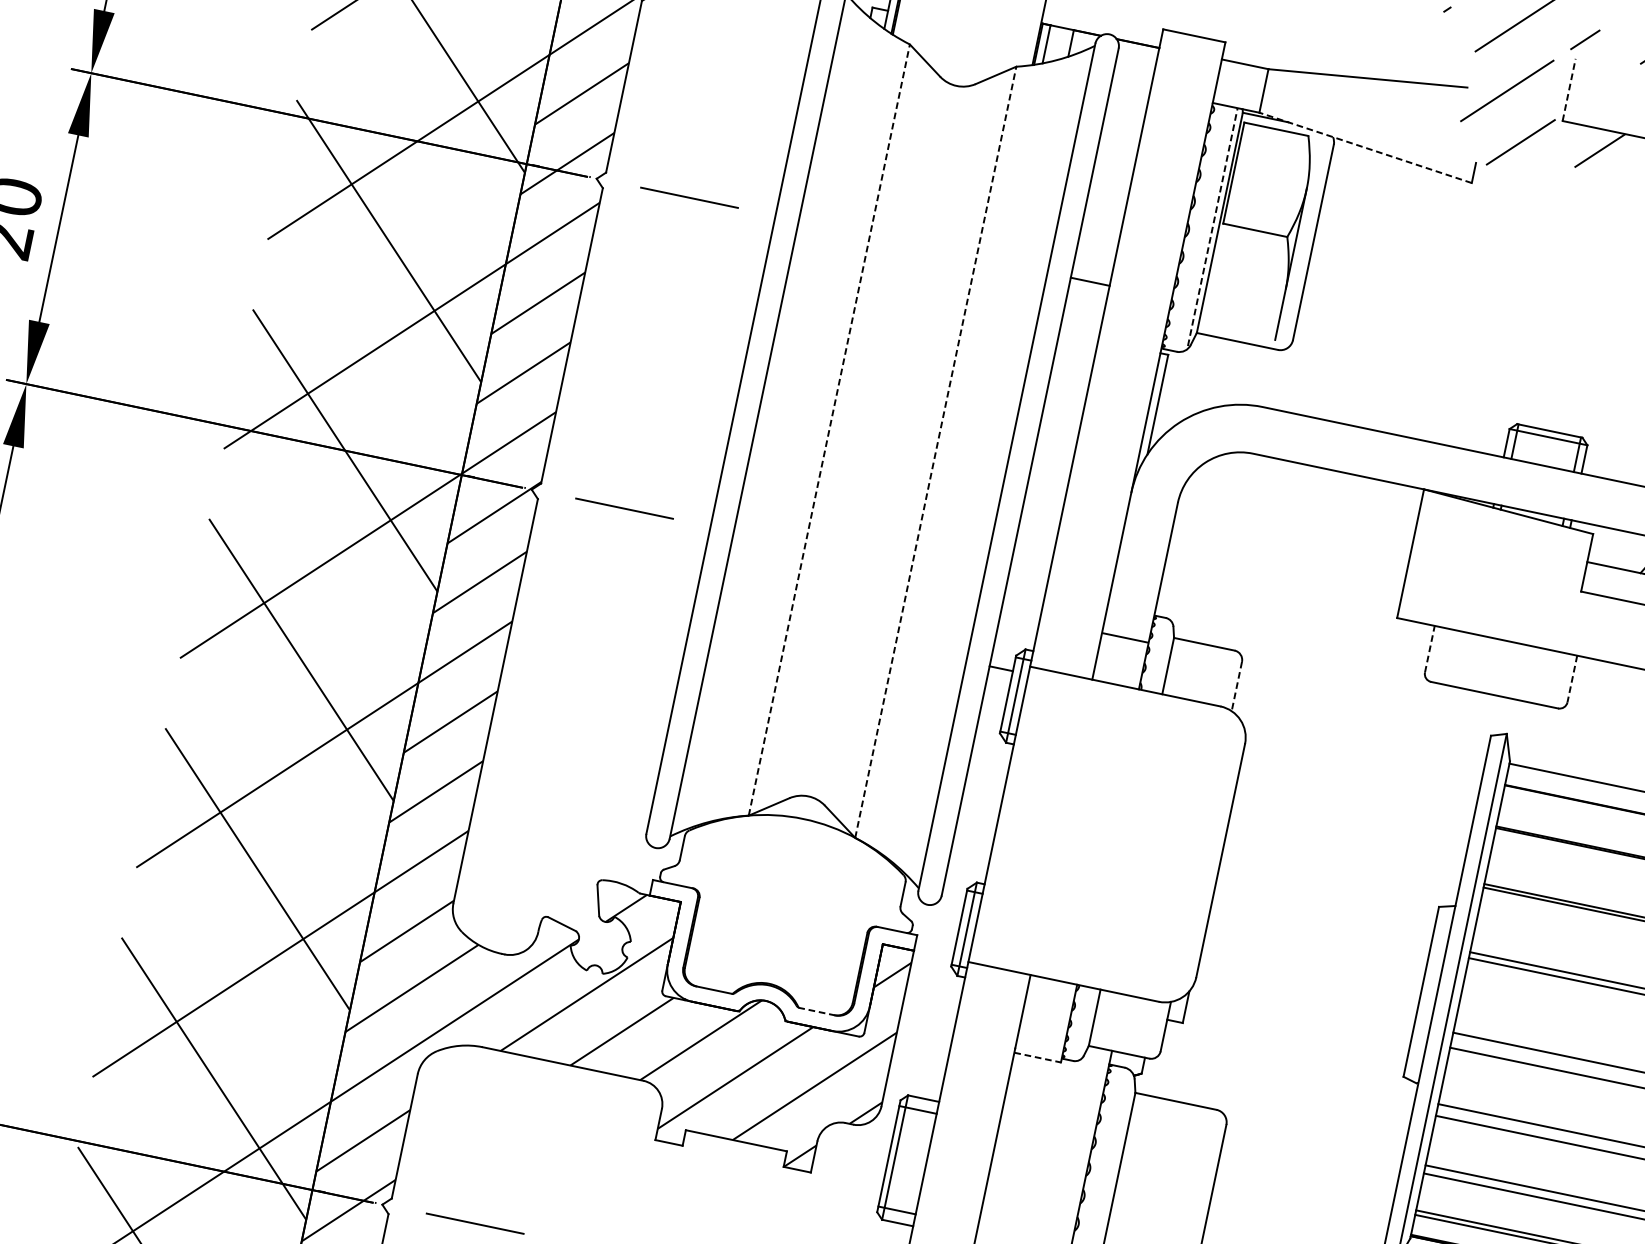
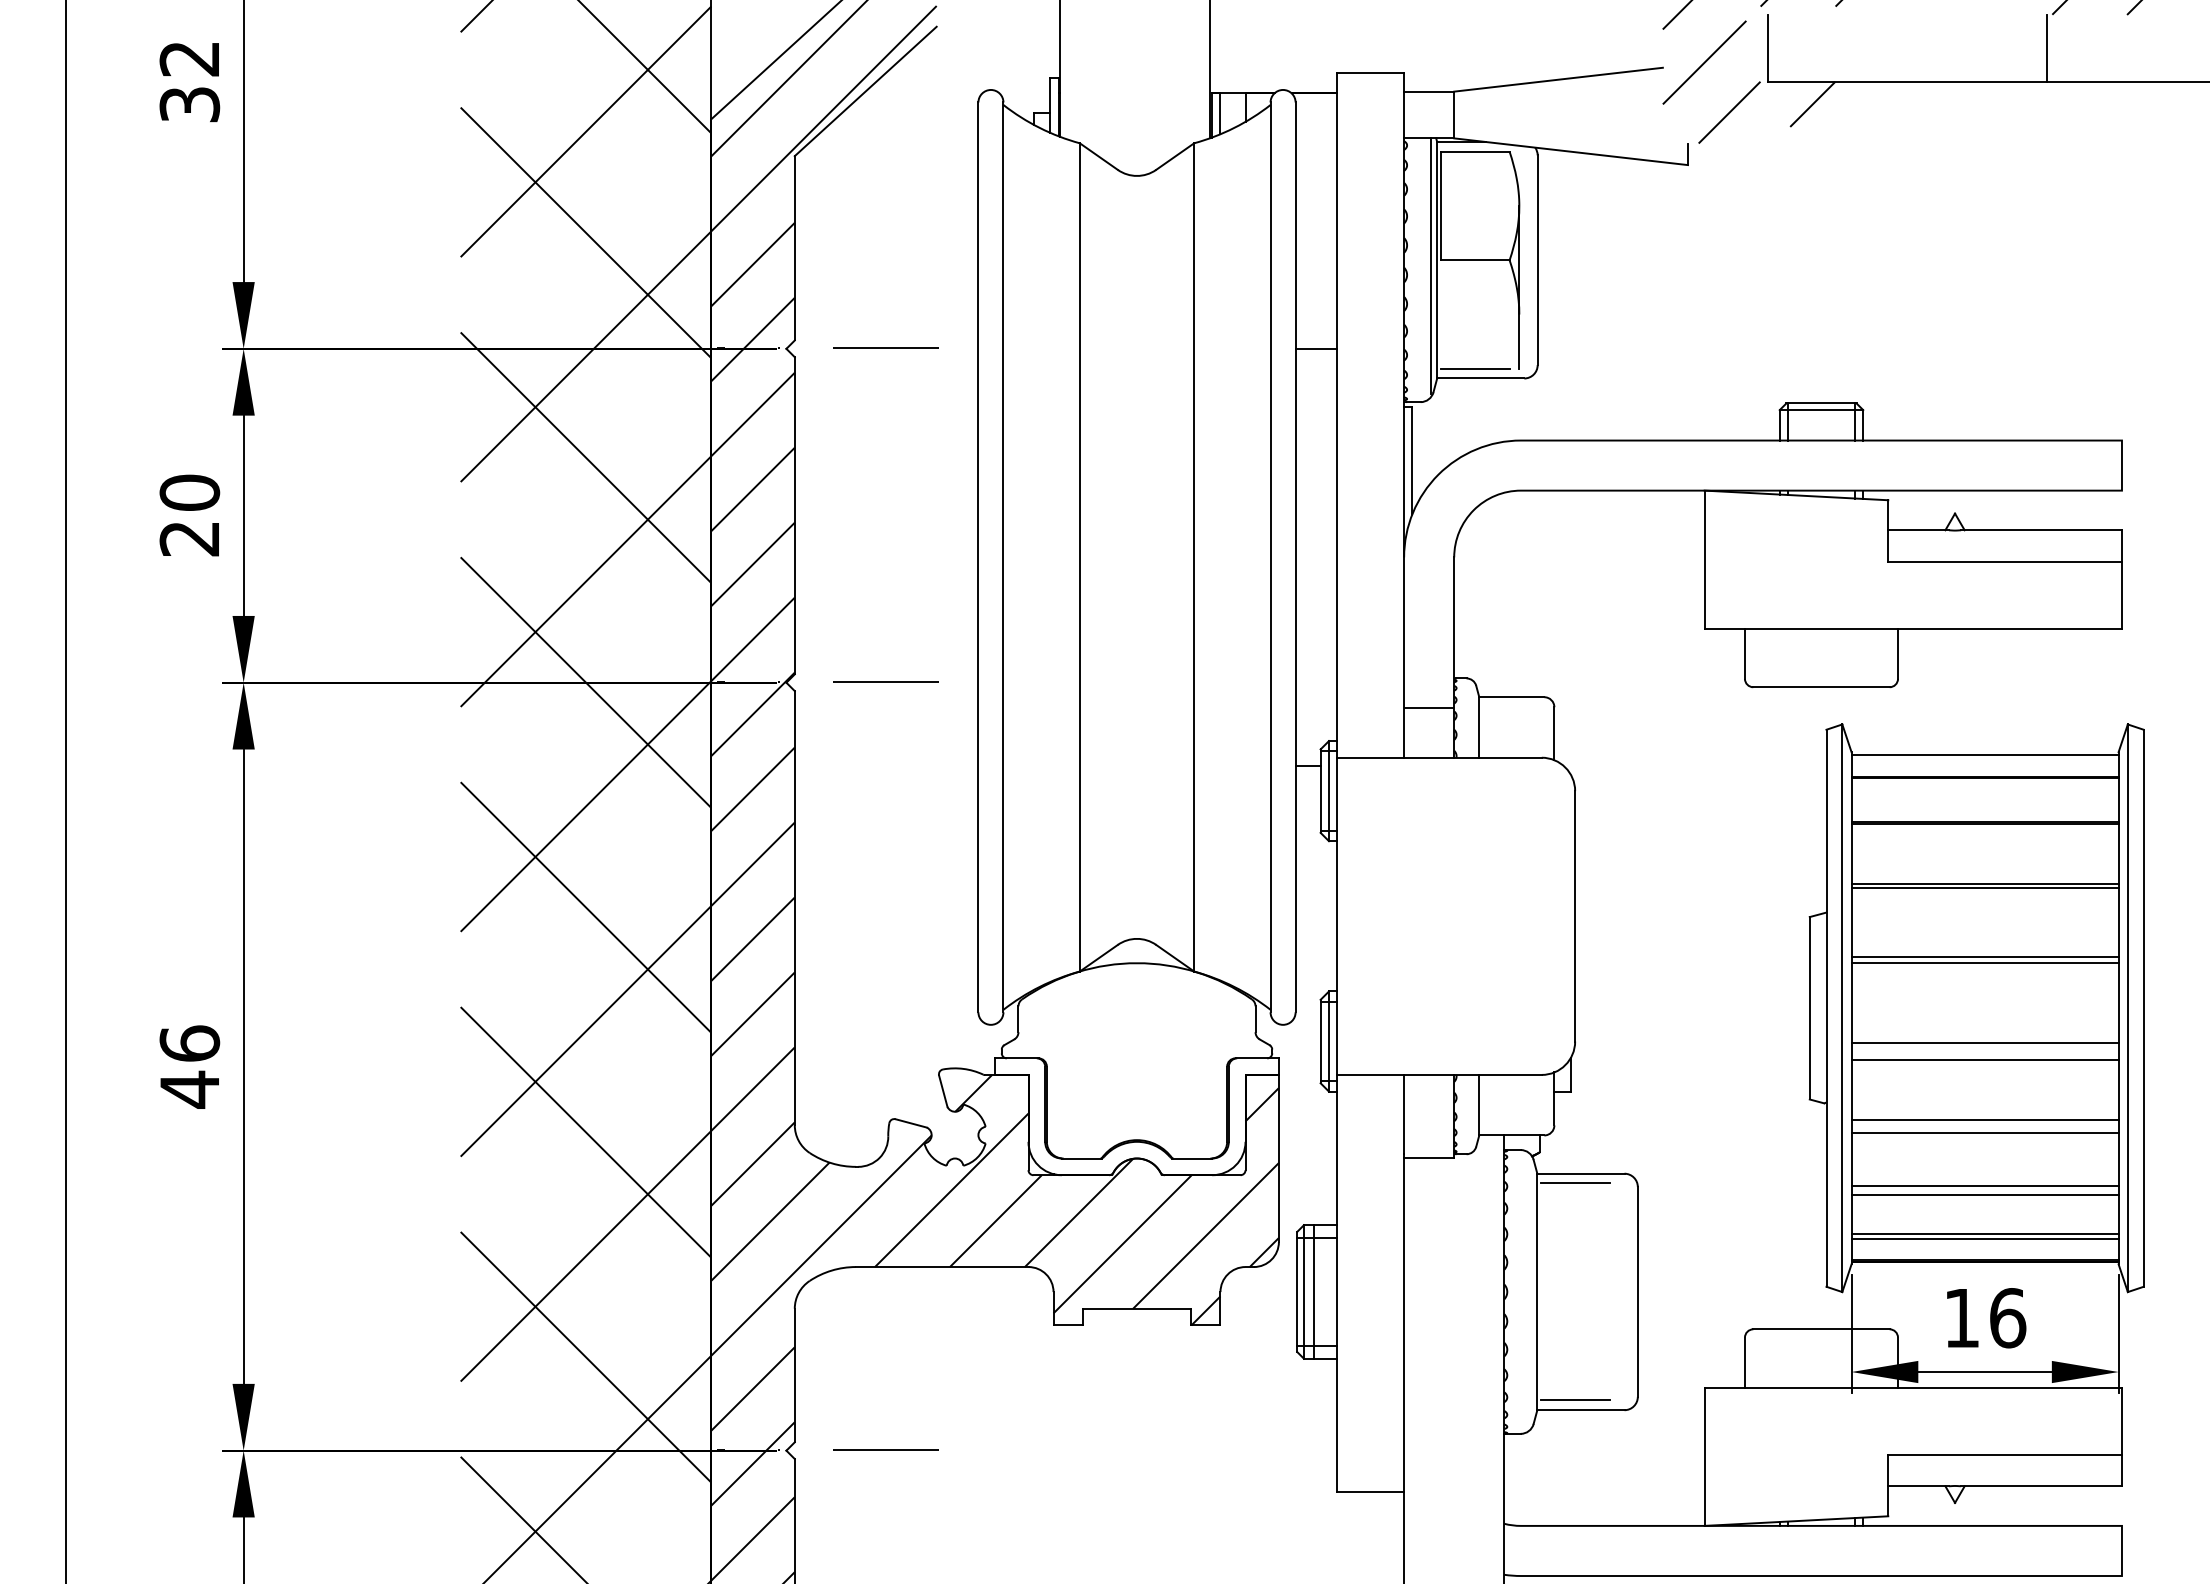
line: (1569, 89) -> (1768, 47), dashed -> solid
line: (1366, 147) -> (1571, 151), dashed -> solid
line: (1212, 227) -> (1430, 266), dashed -> solid
line: (1233, 330) -> (1474, 368), added
line: (829, 429) -> (1079, 556), dashed -> solid
line: (936, 451) -> (1194, 556), dashed -> solid
line: (1429, 648) -> (1744, 653), dashed -> solid
line: (1572, 679) -> (1898, 654), dashed -> solid
line: (1236, 687) -> (1554, 734), dashed -> solid
line: (817, 1011) -> (1192, 1158), dashed -> solid
line: (1037, 1057) -> (1429, 1158), dashed -> solid
line: (1169, 1109) -> (1575, 1183), added
line: (905, 1159) -> (1314, 1291), added

